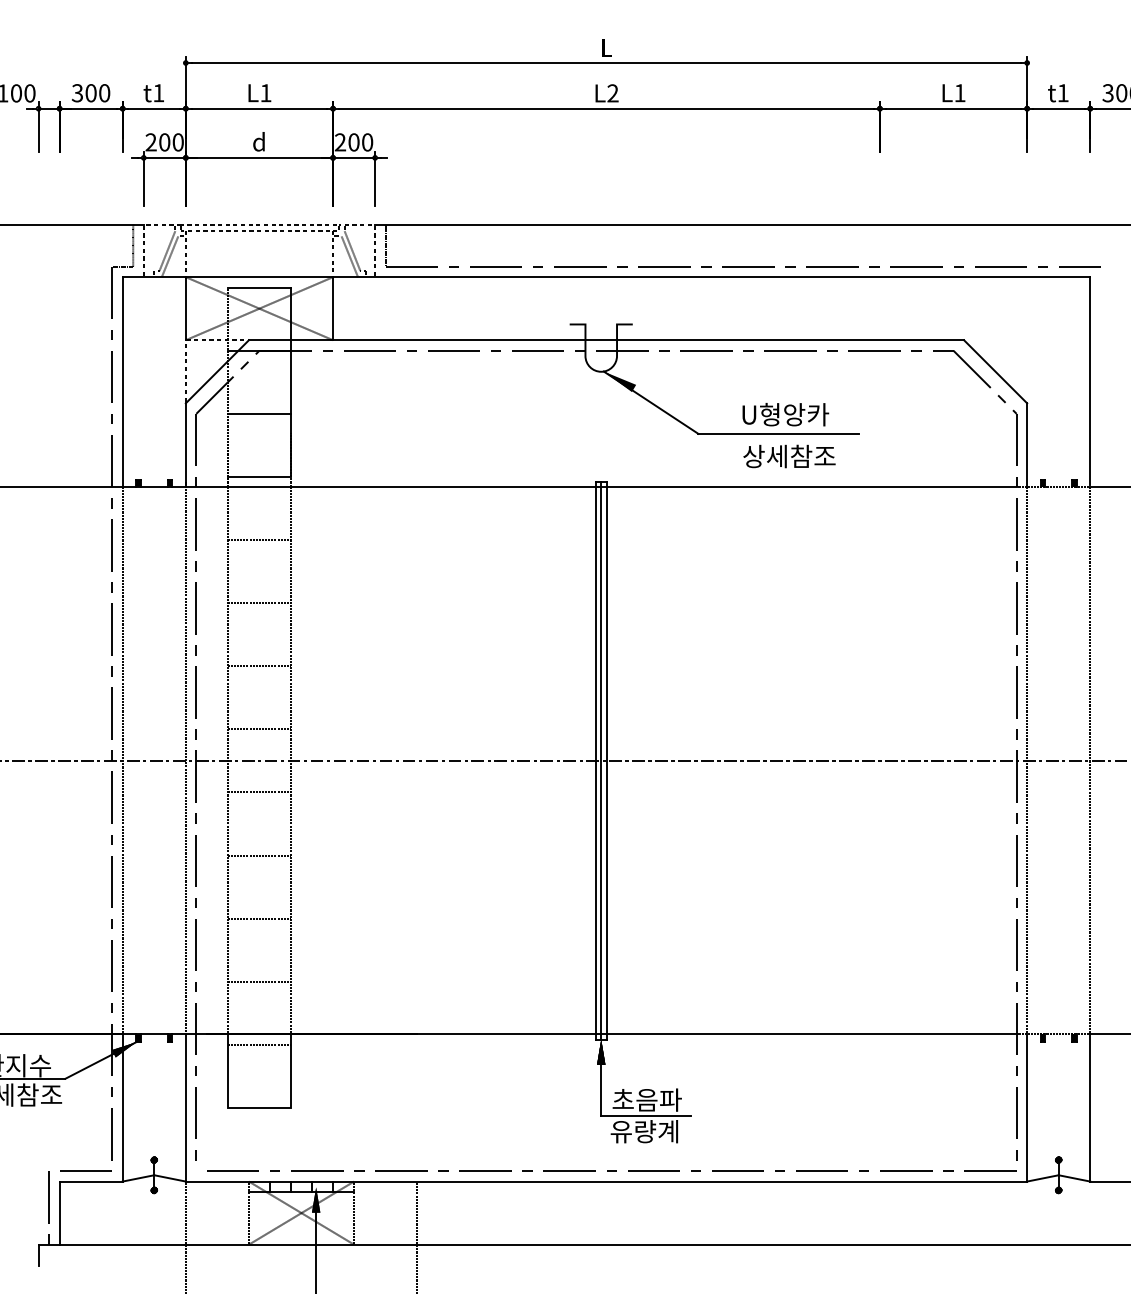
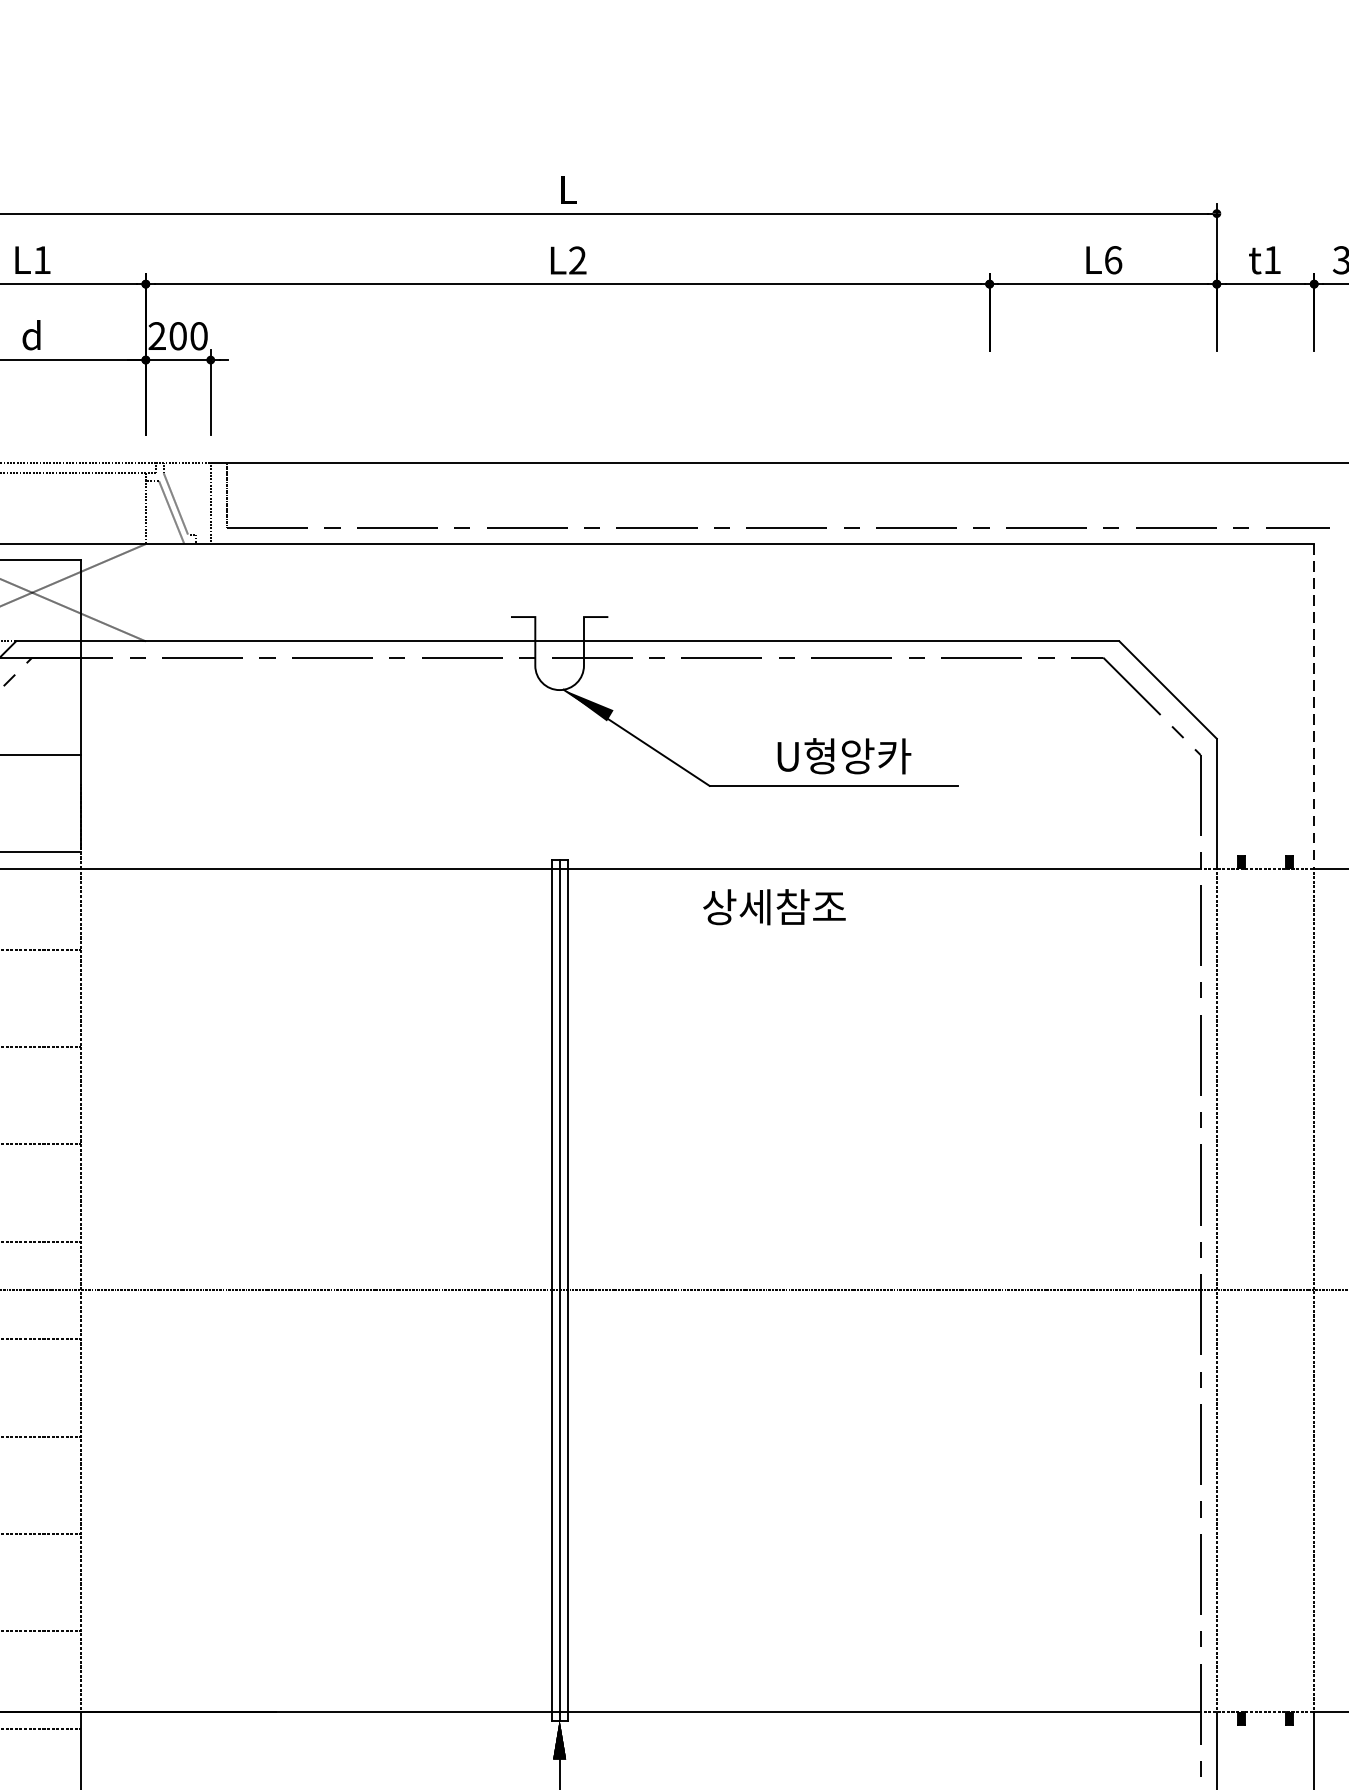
text: (959, 93) -> (1112, 260), L1 -> L6
line: (333, 308) -> (146, 592), removed
line: (1090, 381) -> (1314, 705), solid -> dashed
text: (789, 456) -> (774, 907), moved

